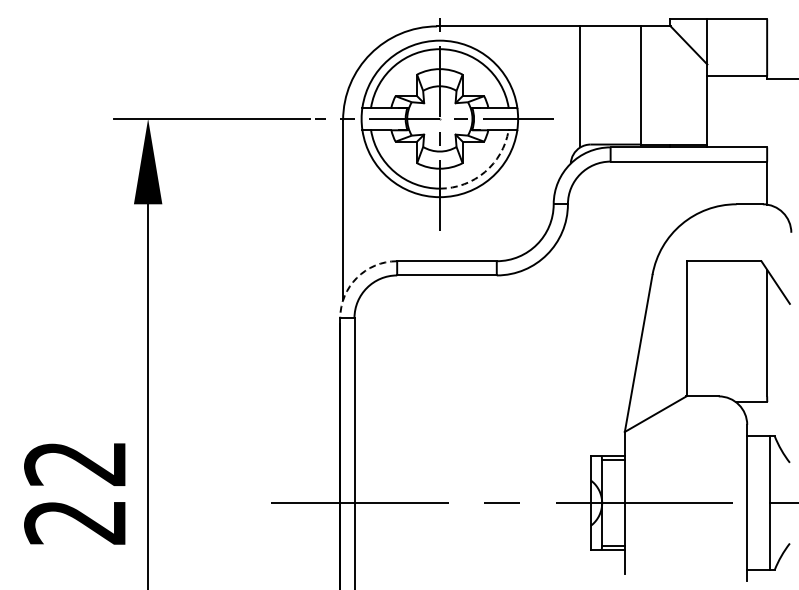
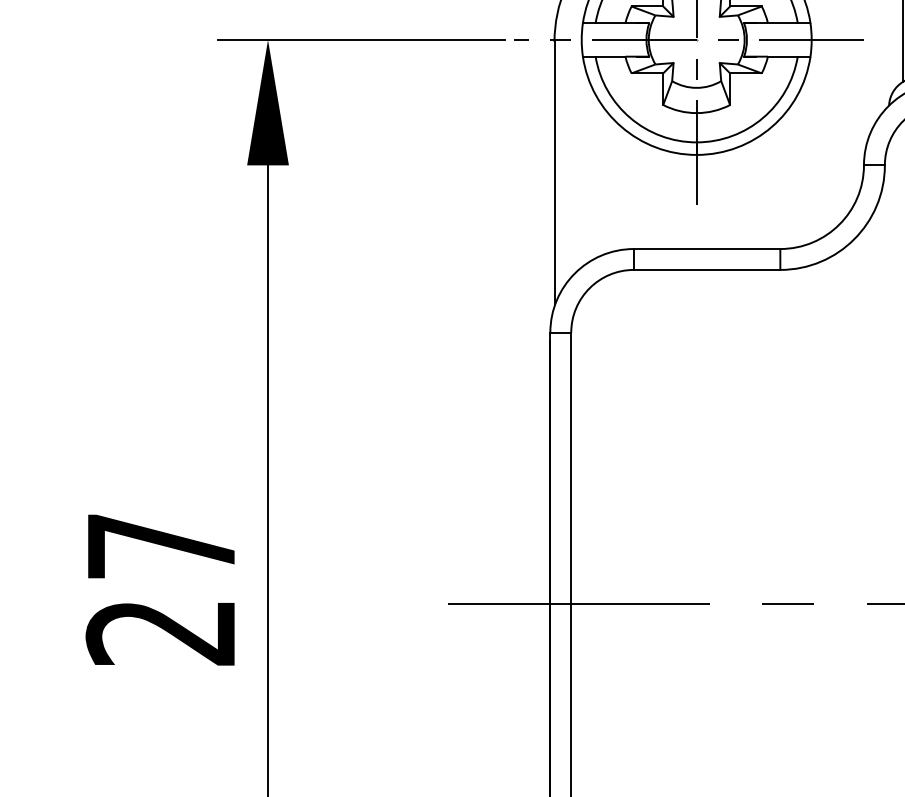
arc: (484, 172) -> (762, 118), dashed -> solid
arc: (356, 277) -> (574, 272), dashed -> solid
text: (74, 464) -> (159, 547), 22 -> 27

